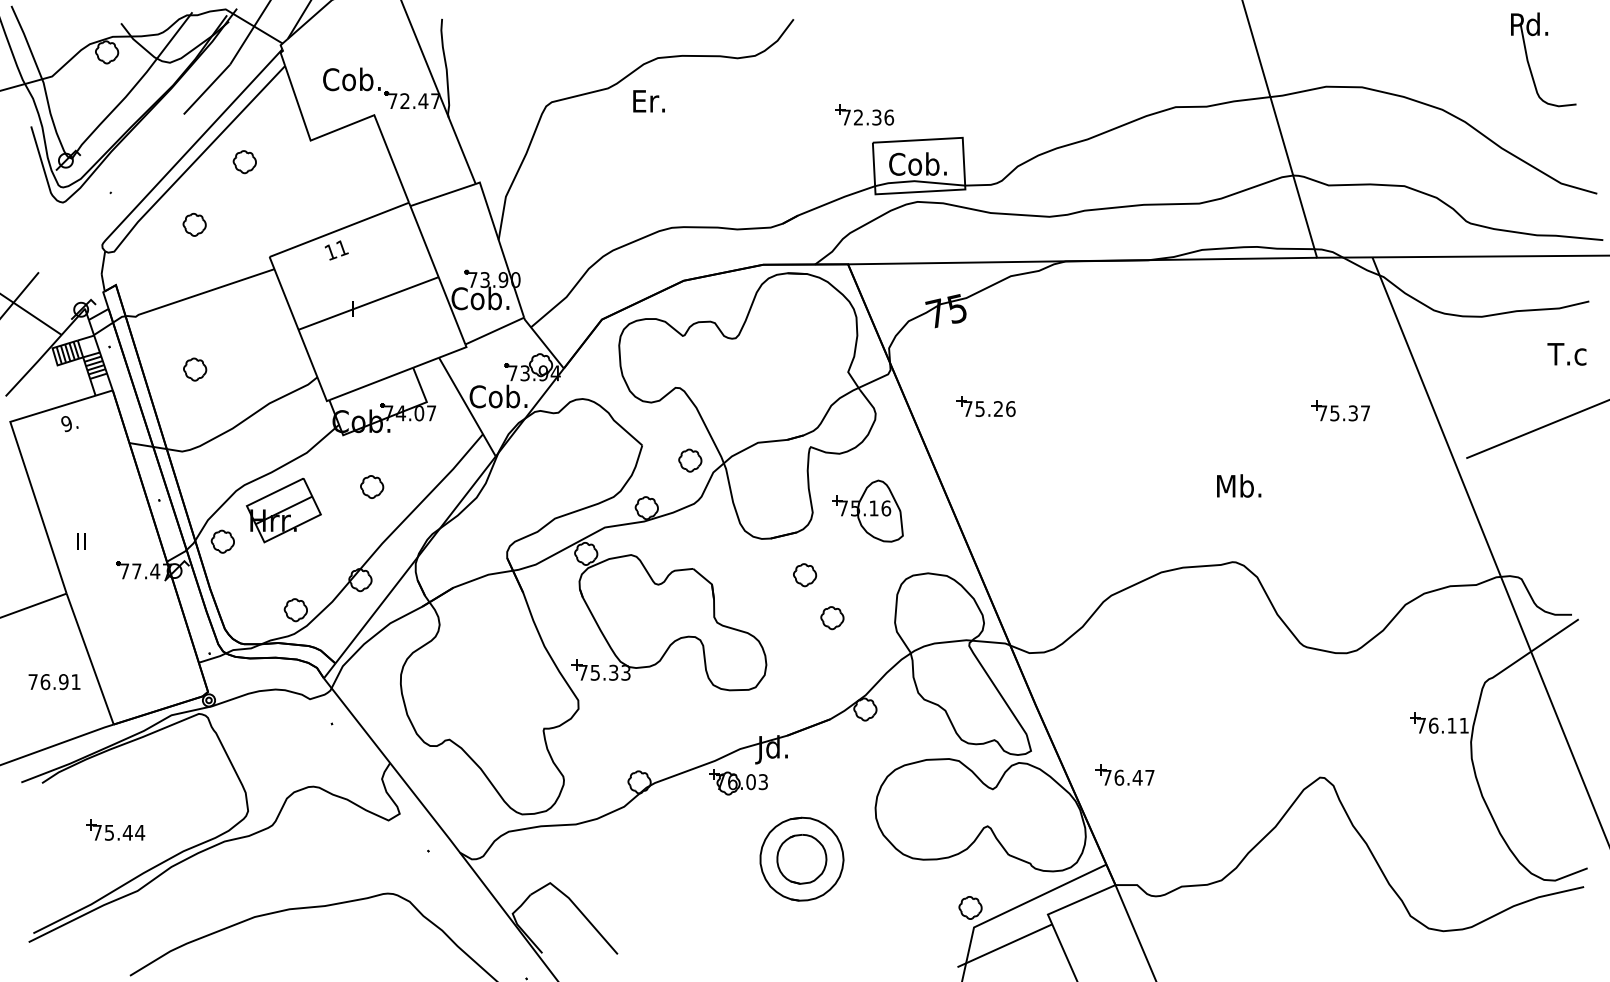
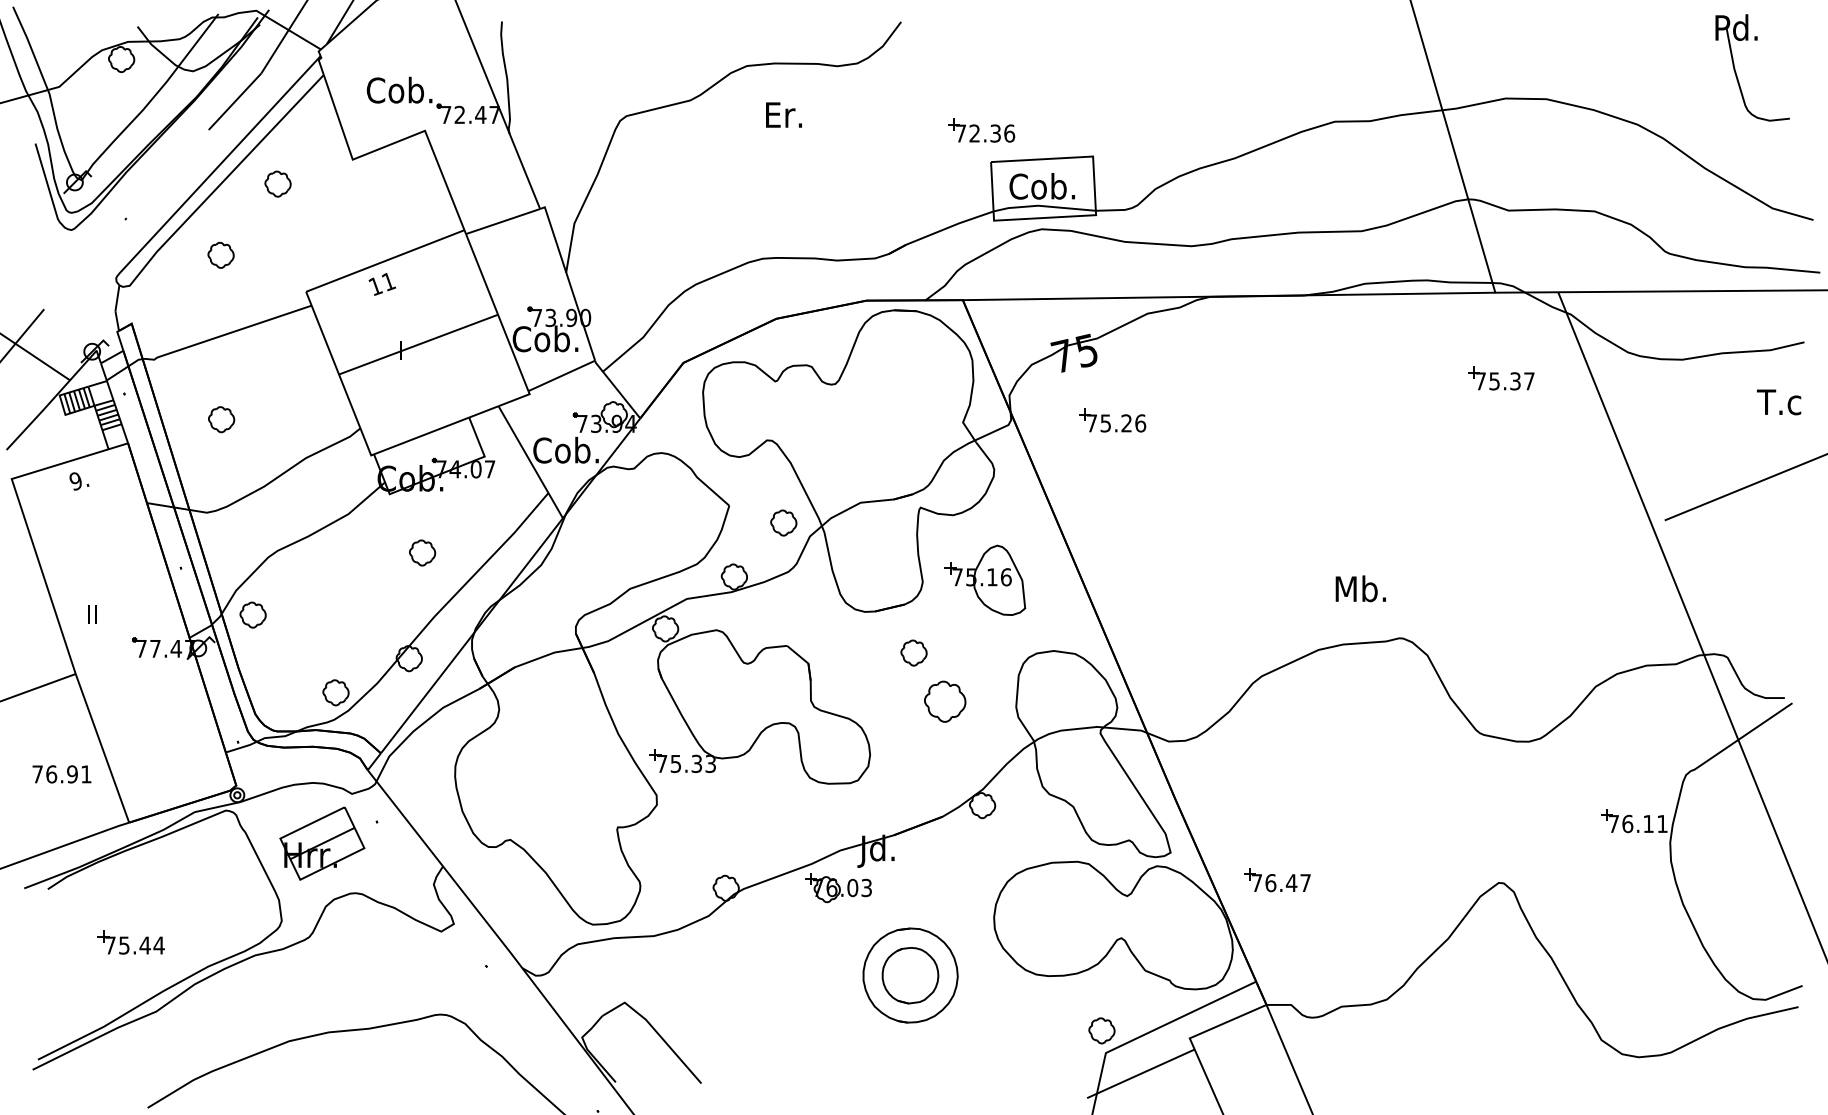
text: (648, 100) -> (783, 114), moved
part: (986, 406) -> (1112, 420), moved
part: (1340, 410) -> (1501, 378), moved
text: (1238, 485) -> (1360, 588), moved
part: (284, 510) -> (322, 843), moved
part: (831, 617) -> (944, 701), size x1.6

